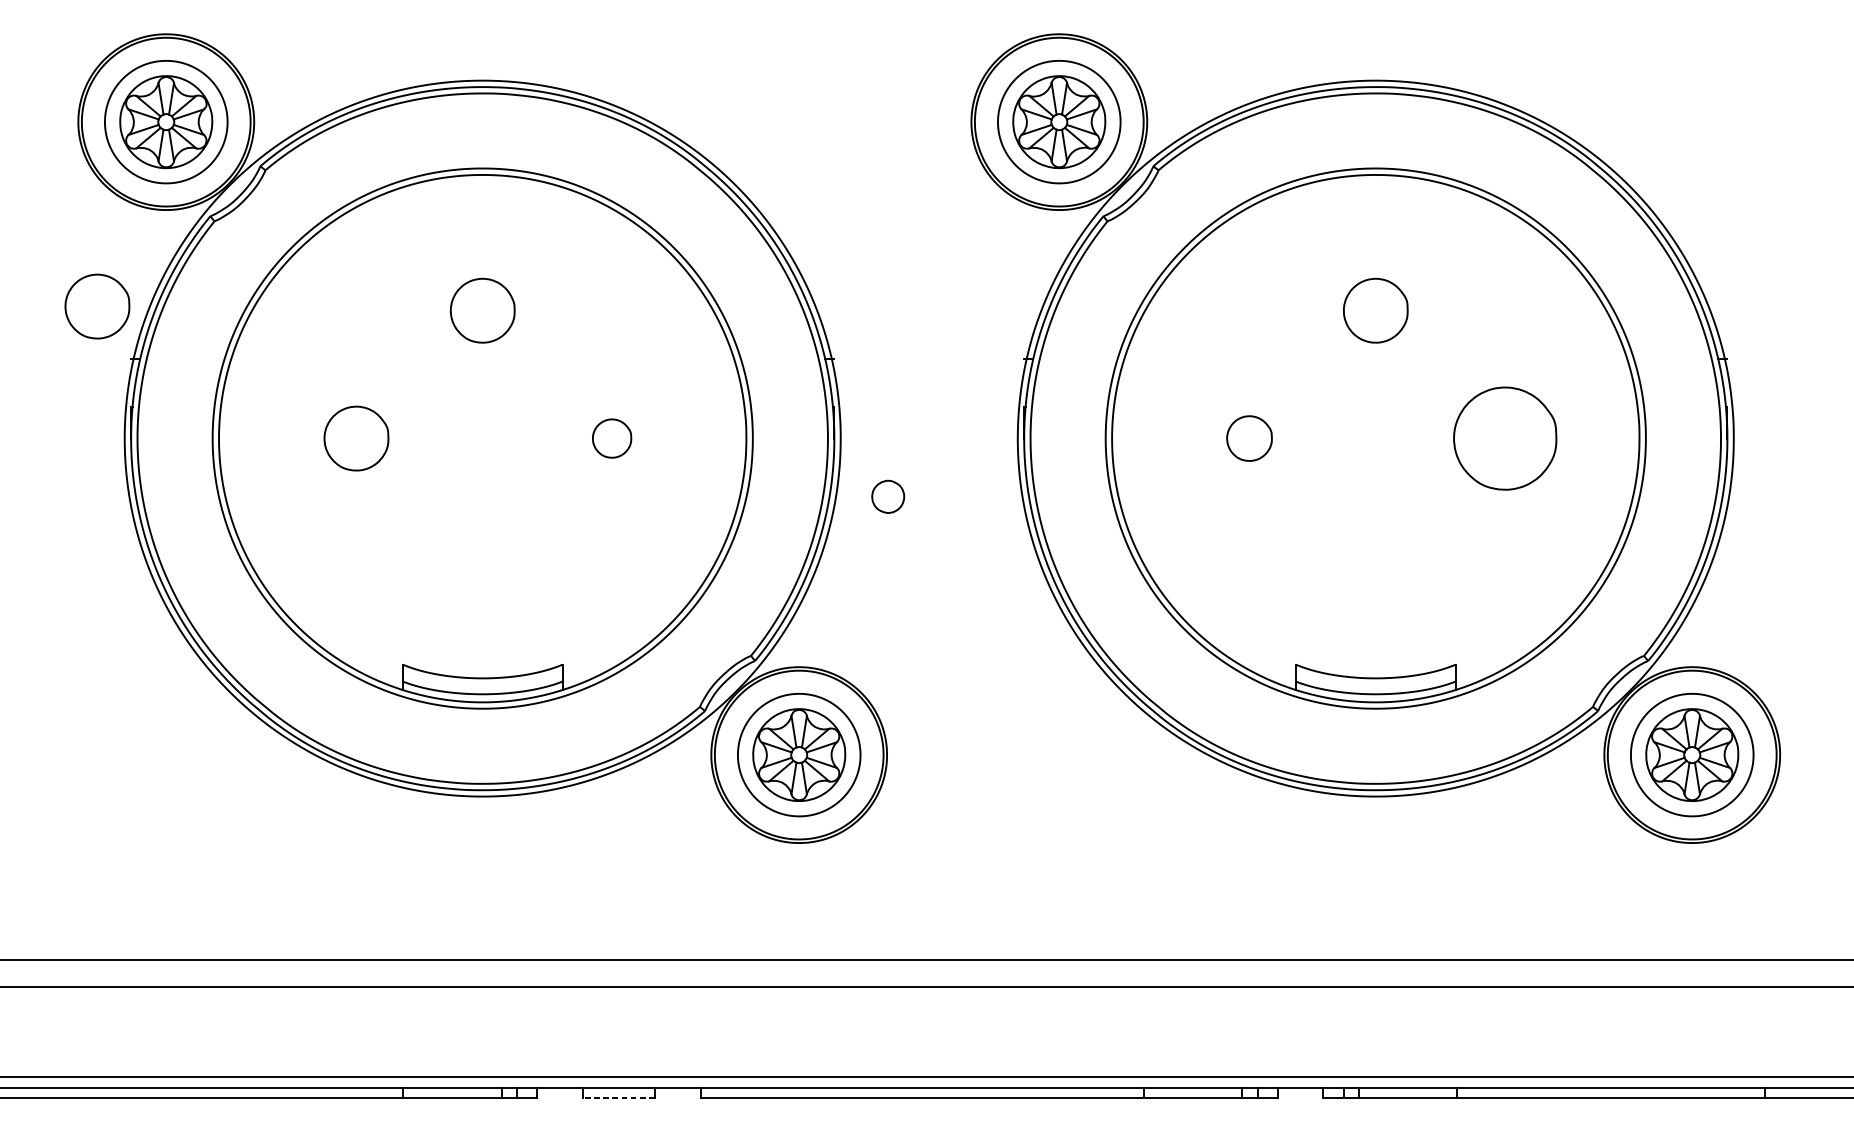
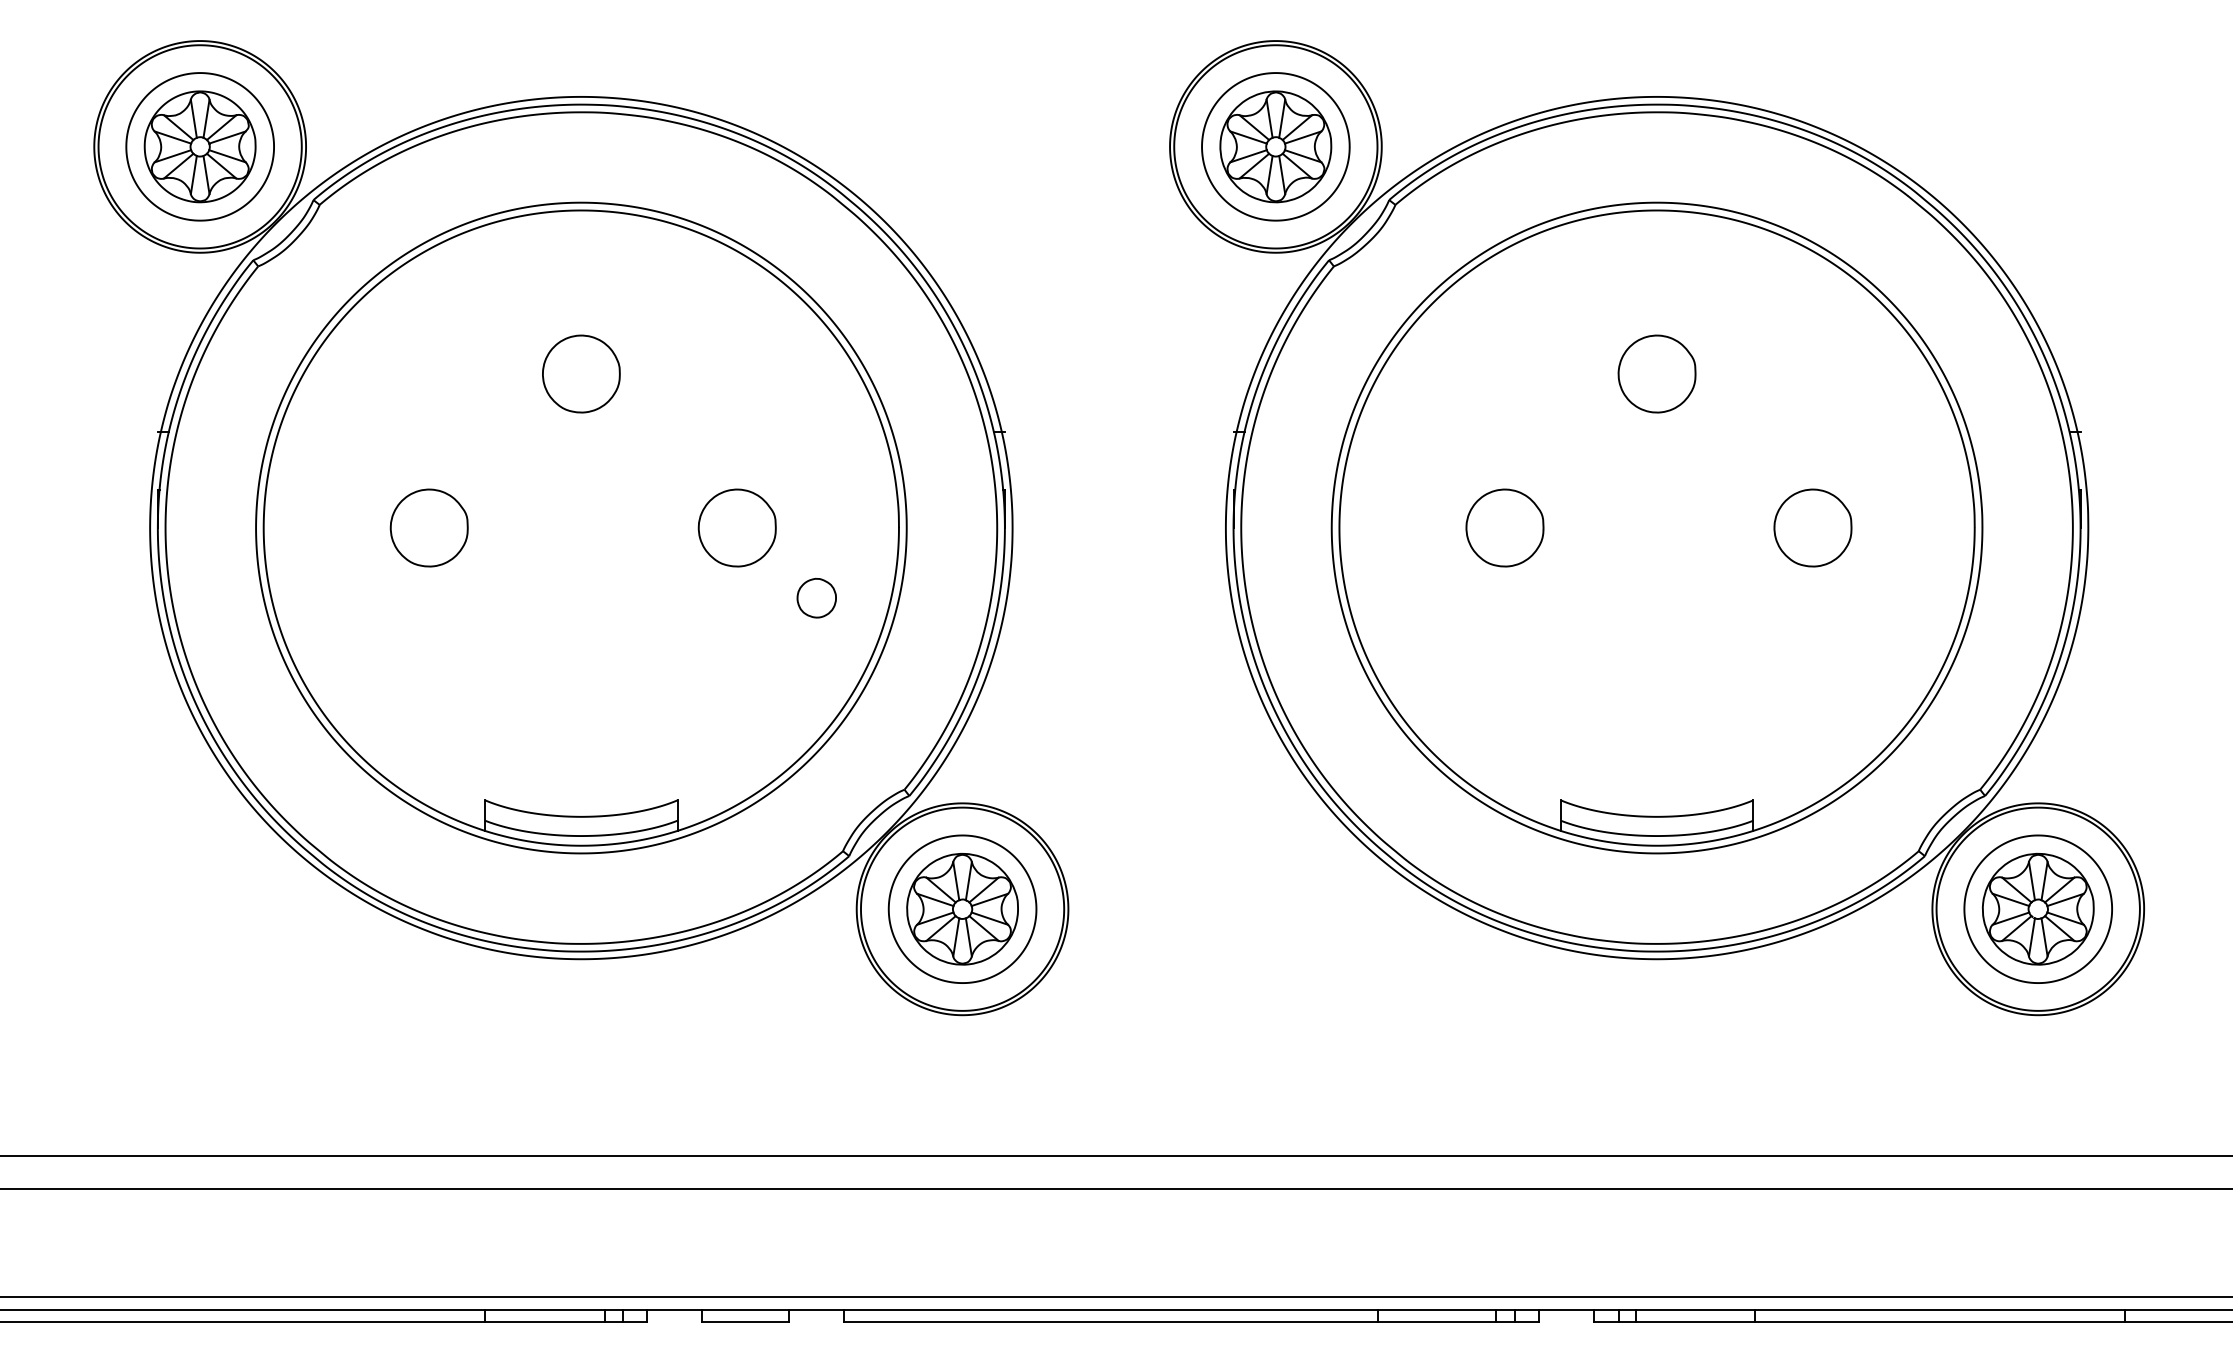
part: (96, 306) -> (116, 368), removed
part: (611, 438) -> (736, 527), size x1.67
part: (1249, 438) -> (1504, 527), size x1.43
part: (1504, 438) -> (1812, 527), size x0.62
part: (887, 496) -> (816, 597), moved
line: (618, 1097) -> (744, 1321), dashed -> solid

